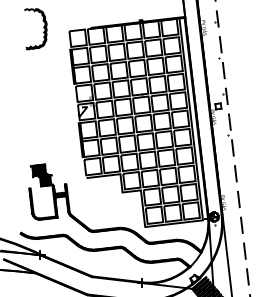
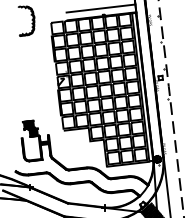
line: (136, 11) -> (100, 8), added

